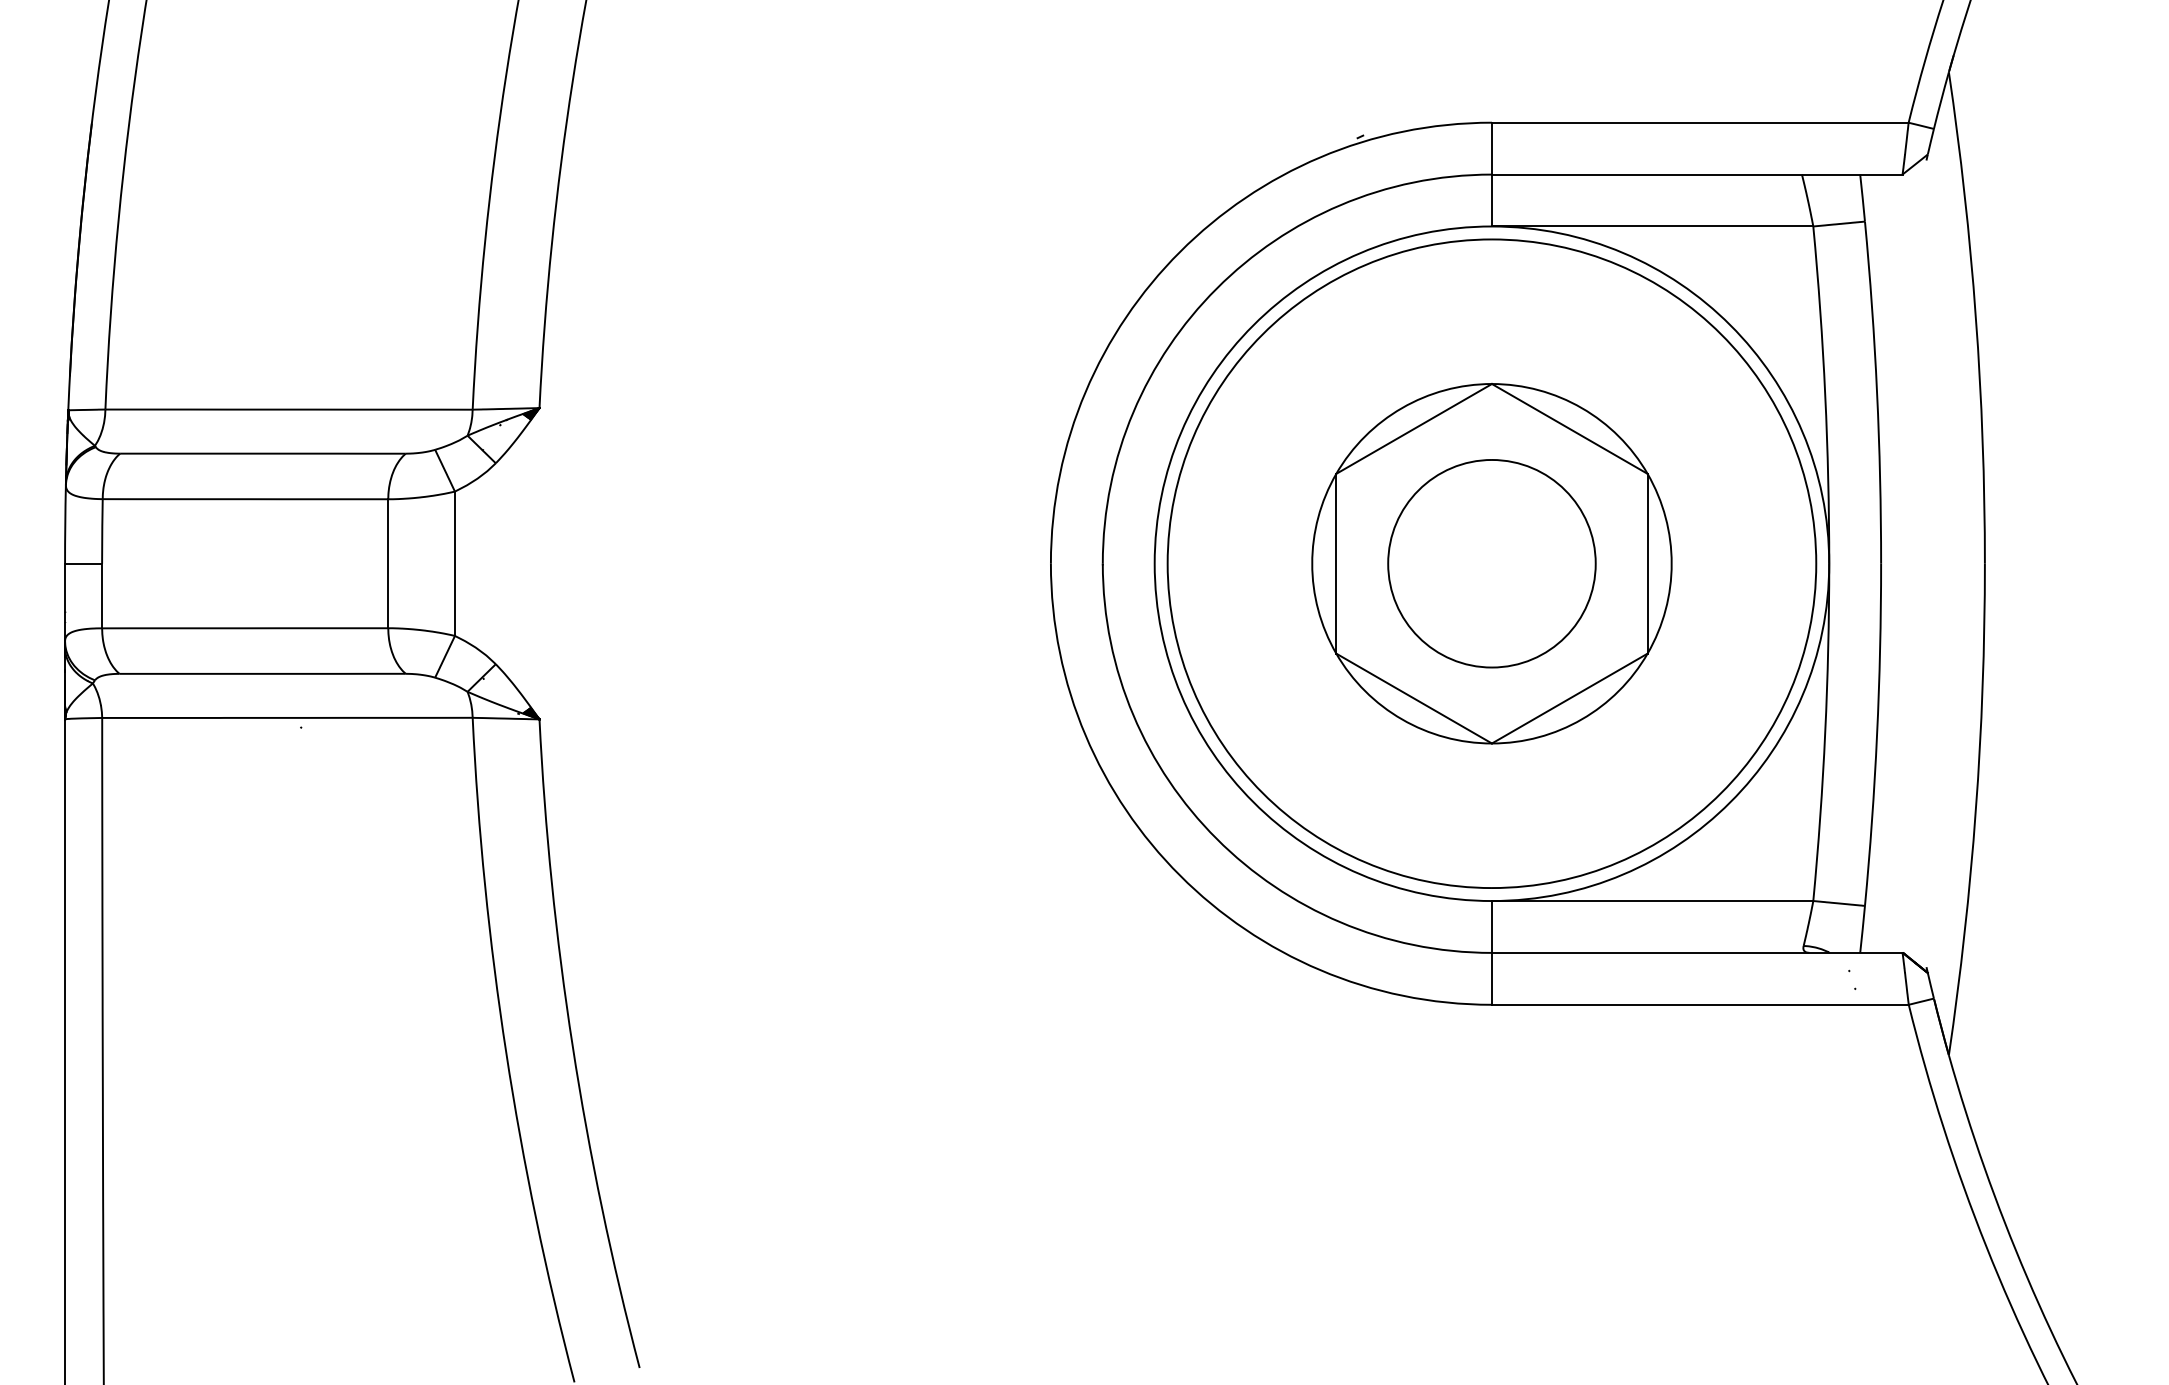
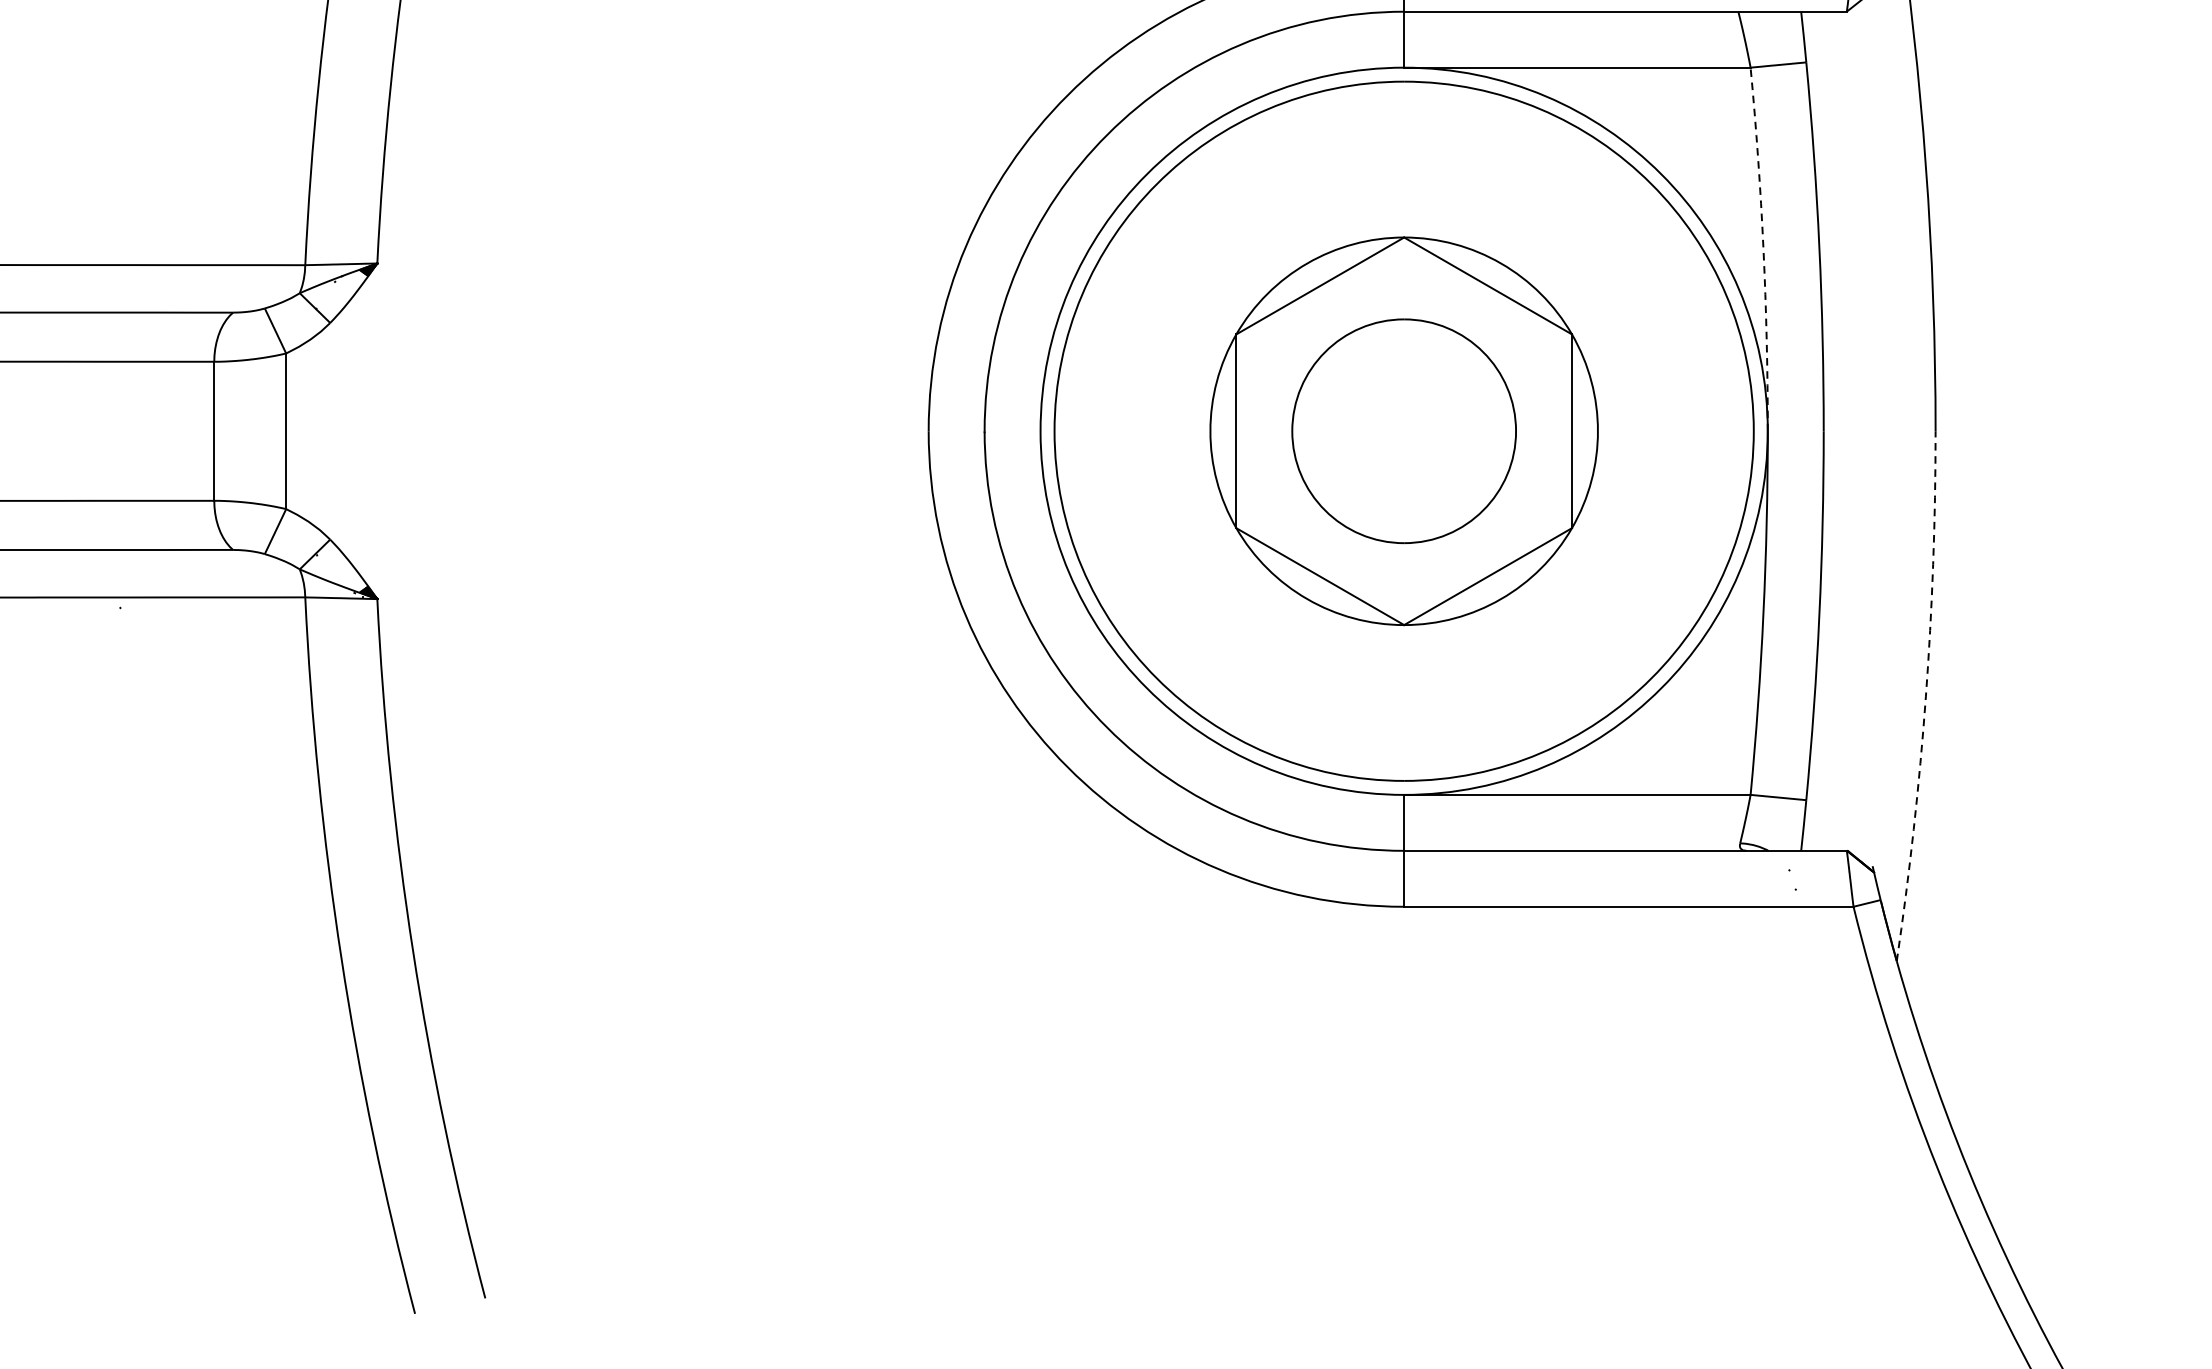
arc: (1825, 394) -> (1763, 248), solid -> dashed
arc: (1975, 810) -> (1925, 697), solid -> dashed

